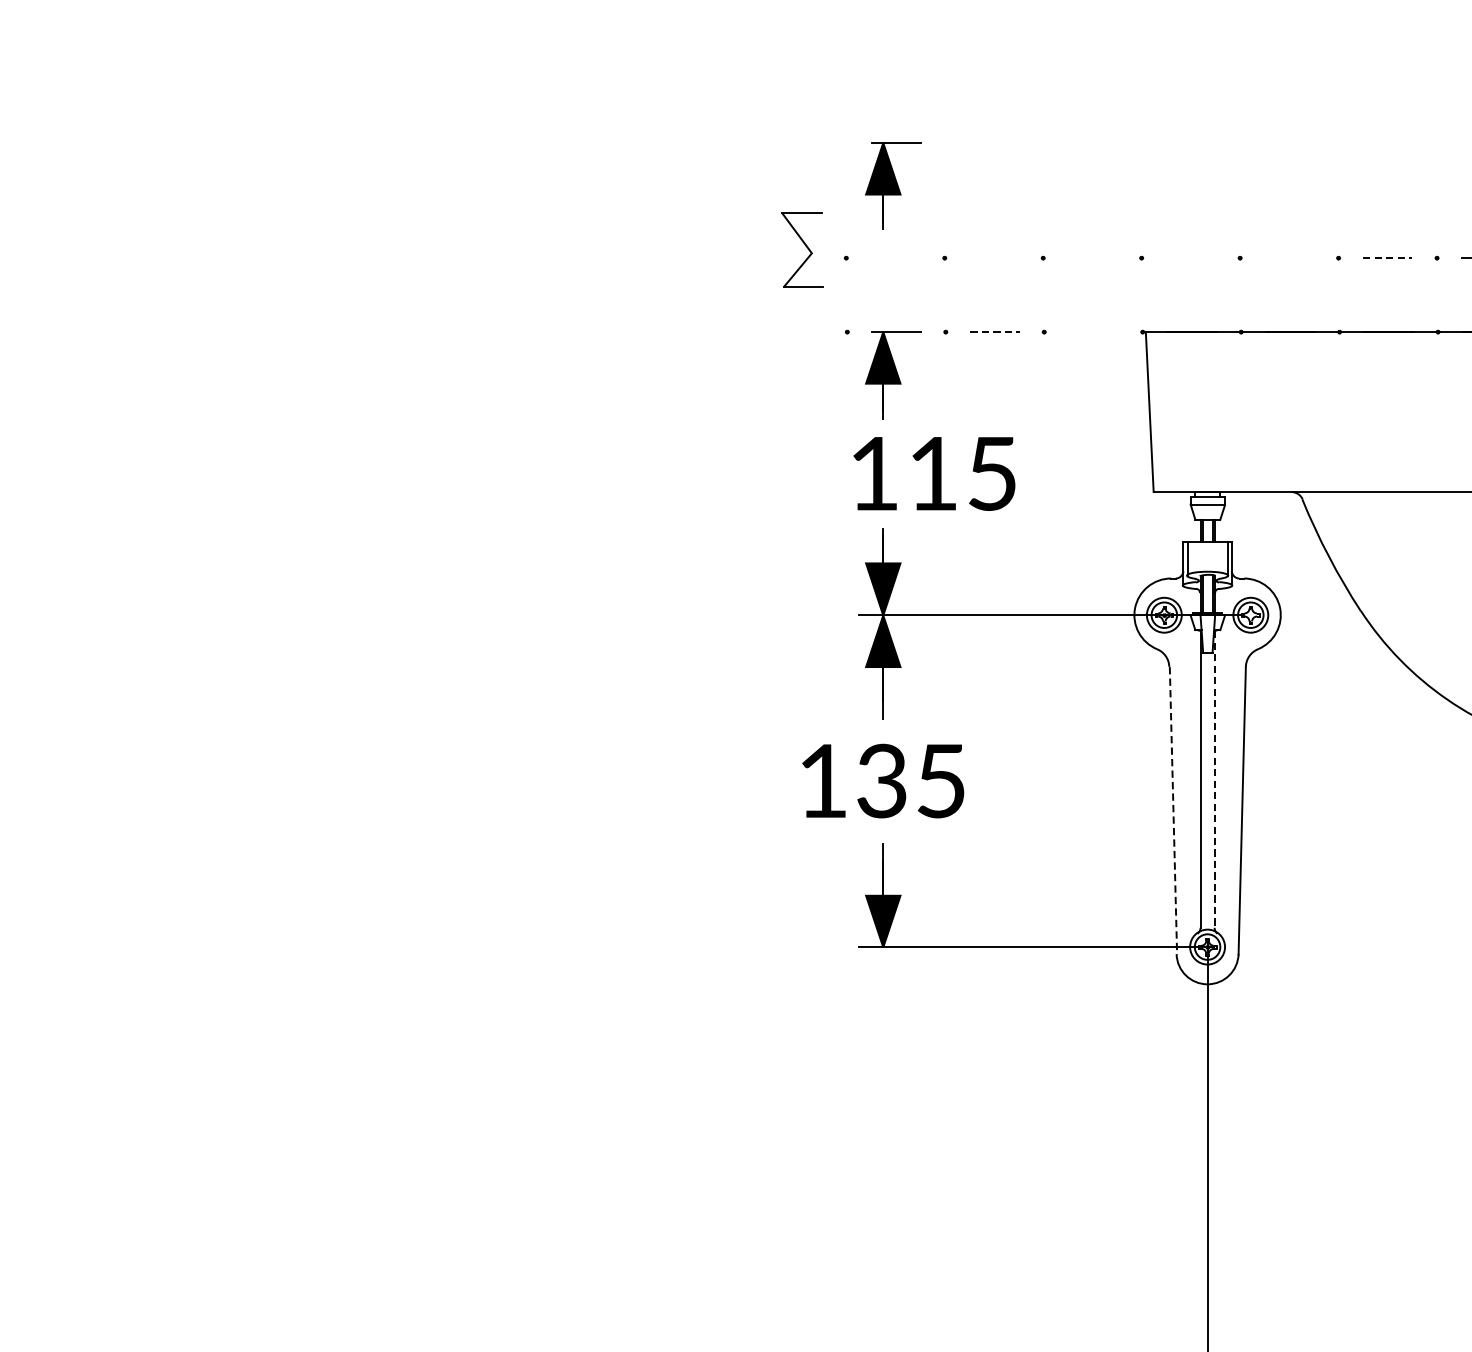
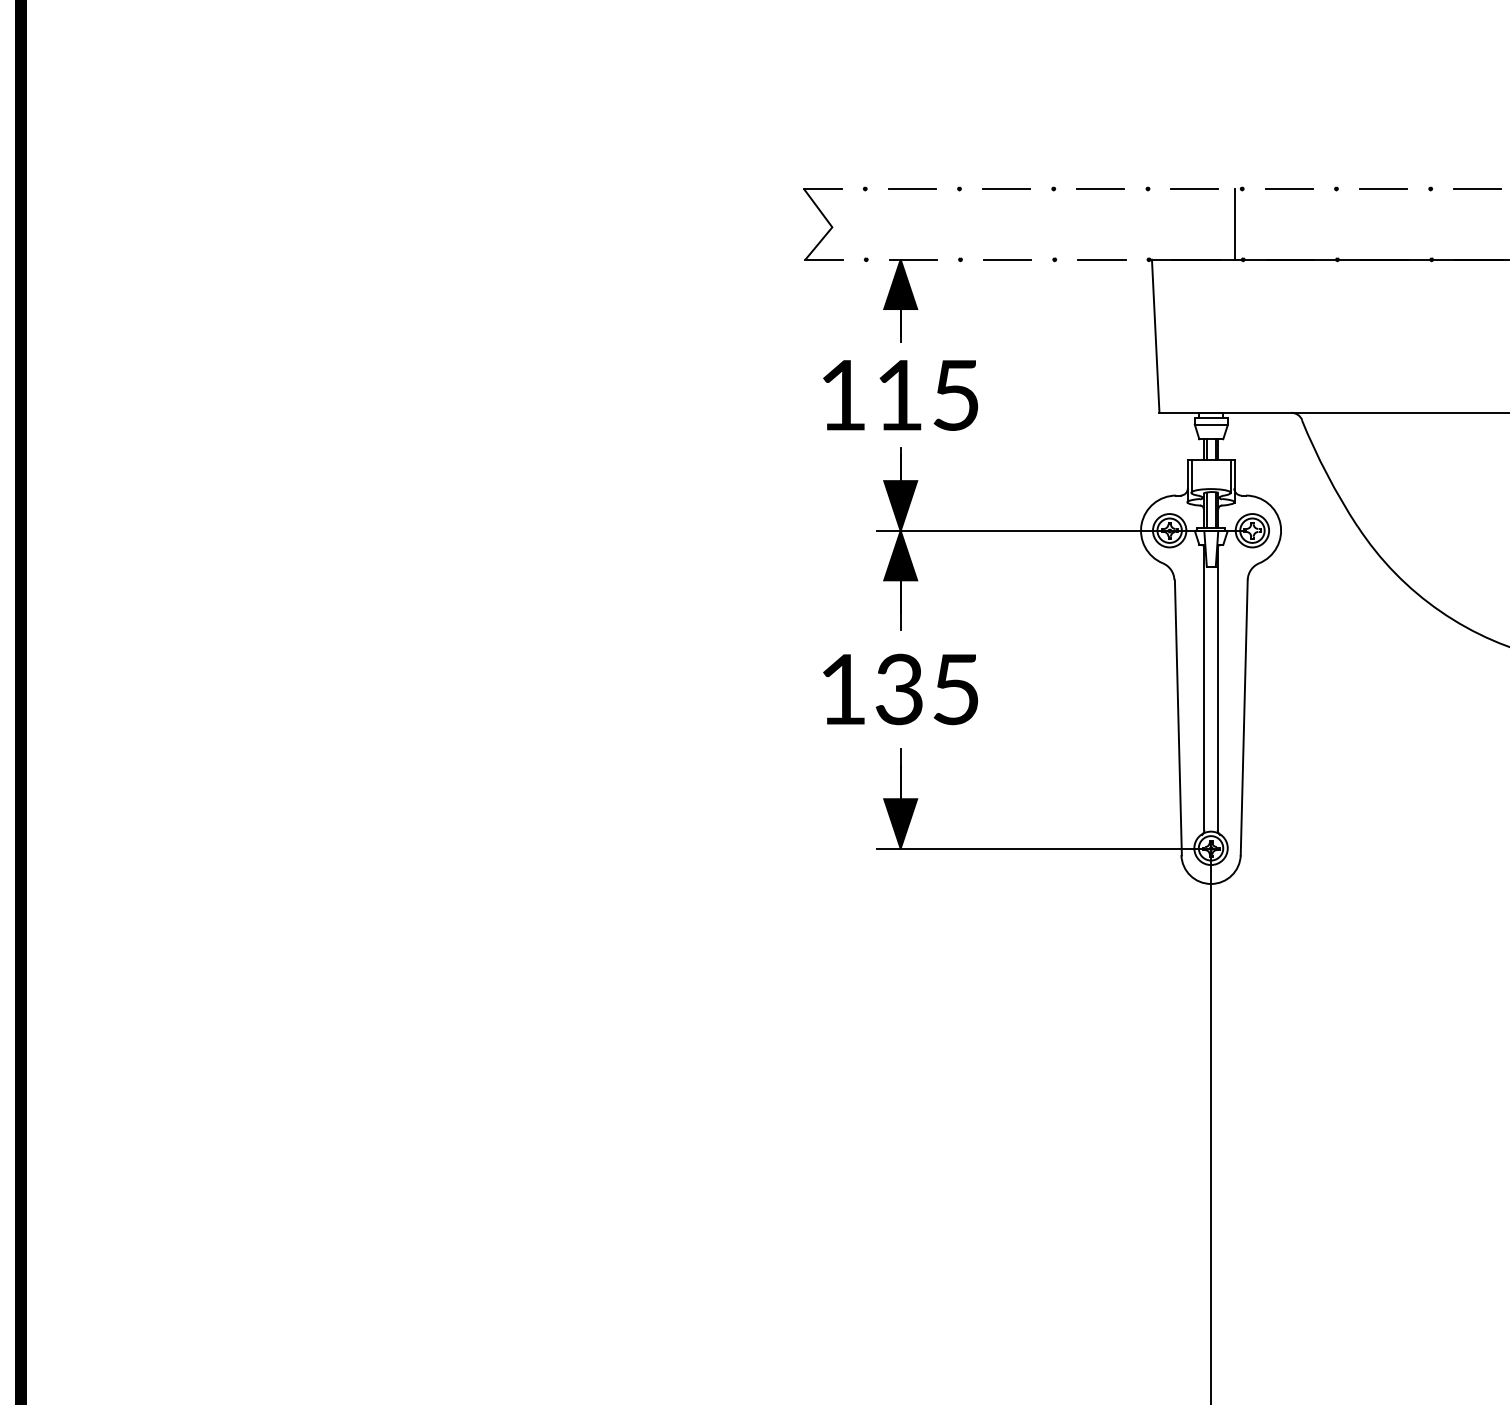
part: (893, 185) -> (910, 119), removed
part: (802, 250) -> (823, 224), moved
line: (895, 257) -> (912, 188), added
line: (992, 257) -> (1005, 188), added
line: (1092, 257) -> (1100, 188), added
line: (1190, 257) -> (1194, 188), added
line: (1288, 257) -> (1288, 188), added
line: (1387, 257) -> (1383, 188), dashed -> solid
line: (1232, 294) -> (1234, 223), added
line: (994, 331) -> (1007, 259), dashed -> solid
line: (1093, 331) -> (1101, 259), added
text: (934, 473) -> (900, 395), moved
line: (1215, 780) -> (1218, 688), dashed -> solid
line: (1173, 810) -> (1178, 717), dashed -> solid

